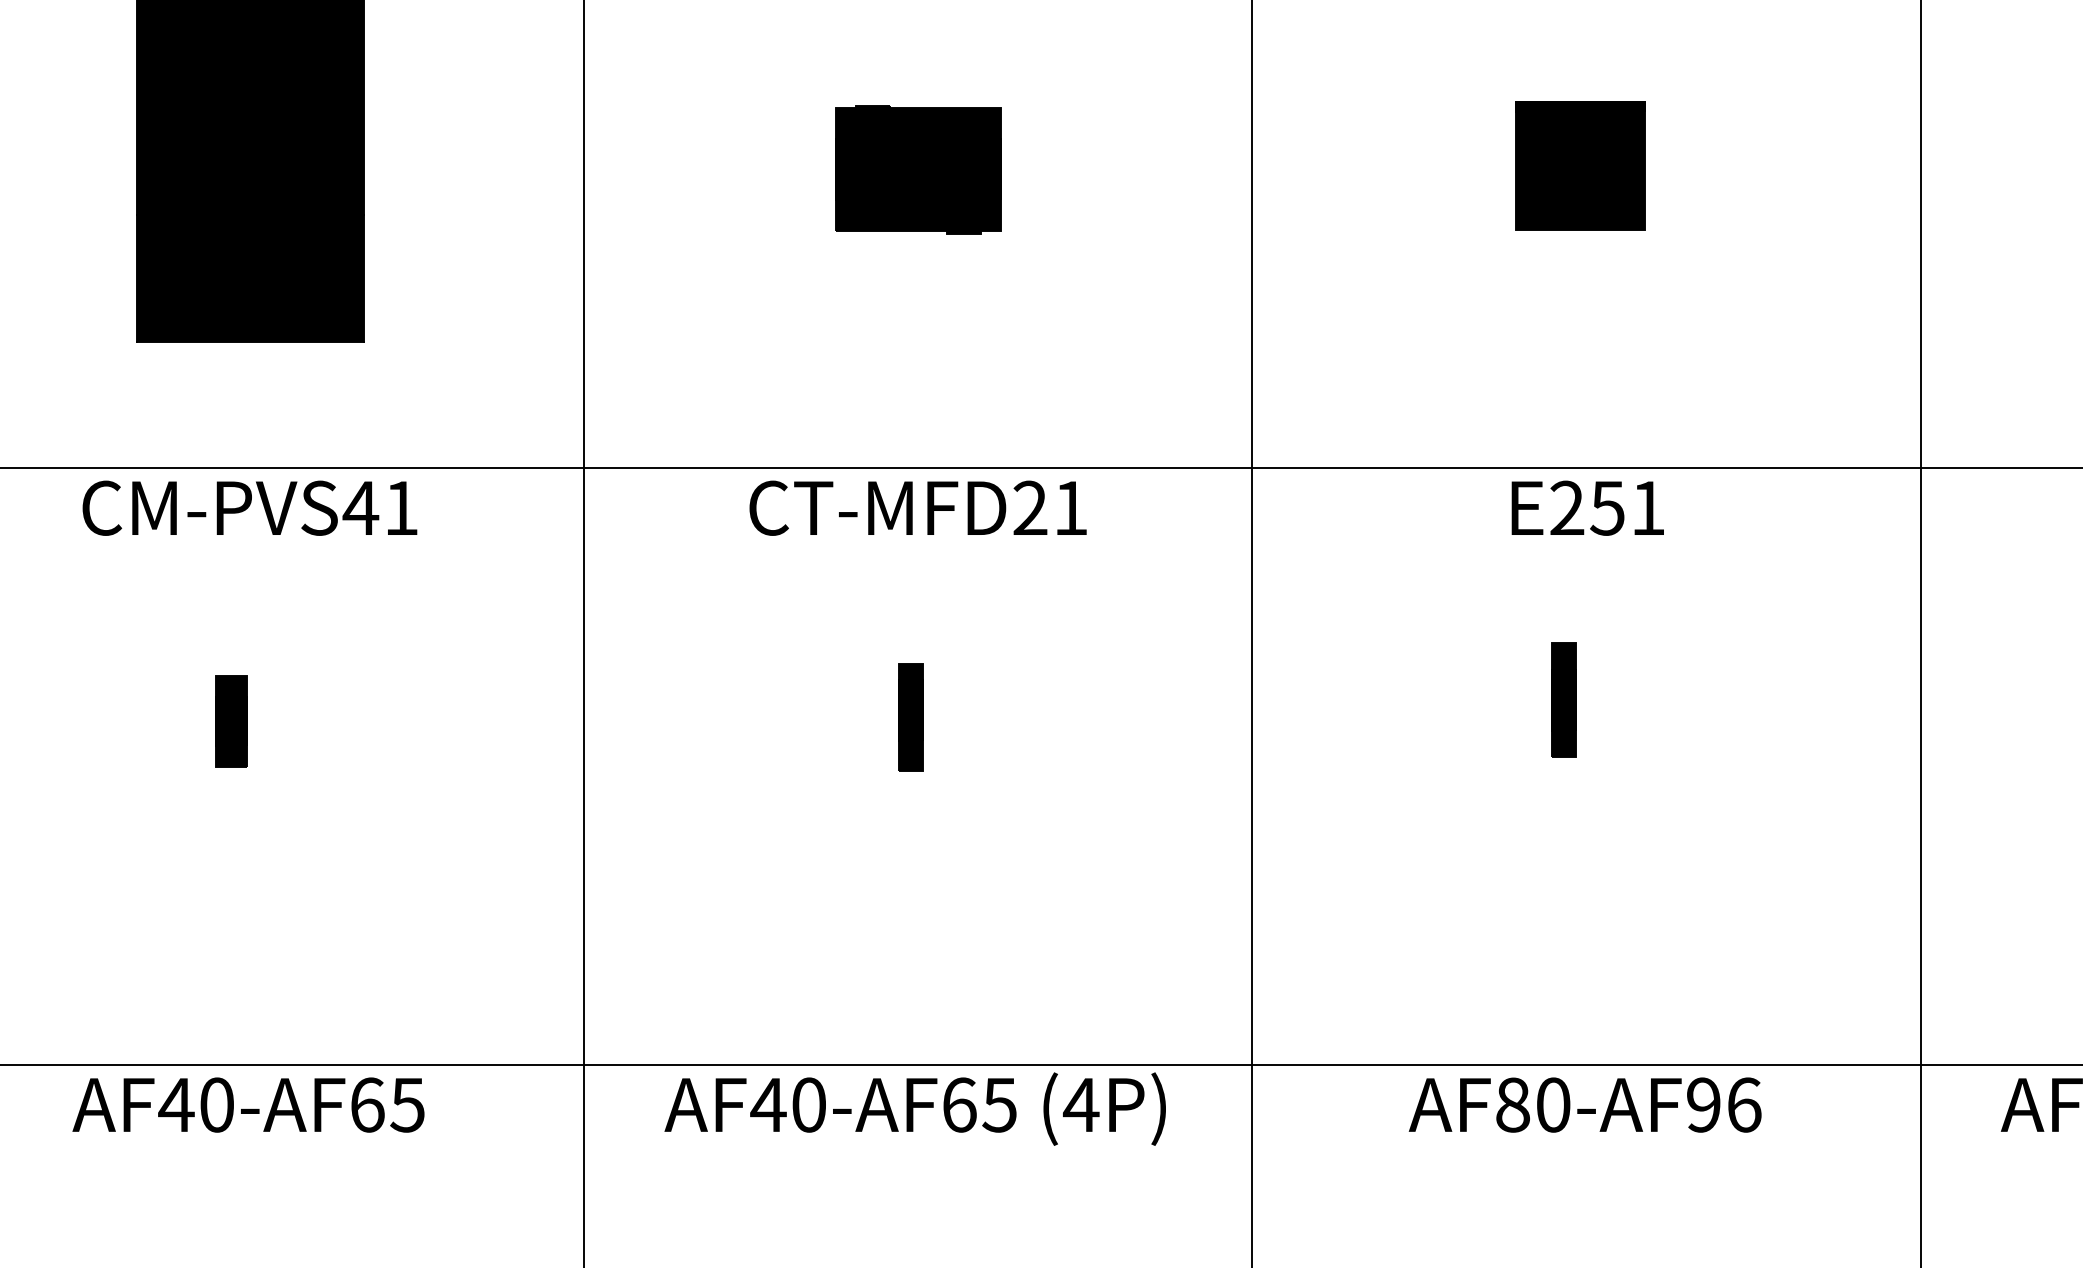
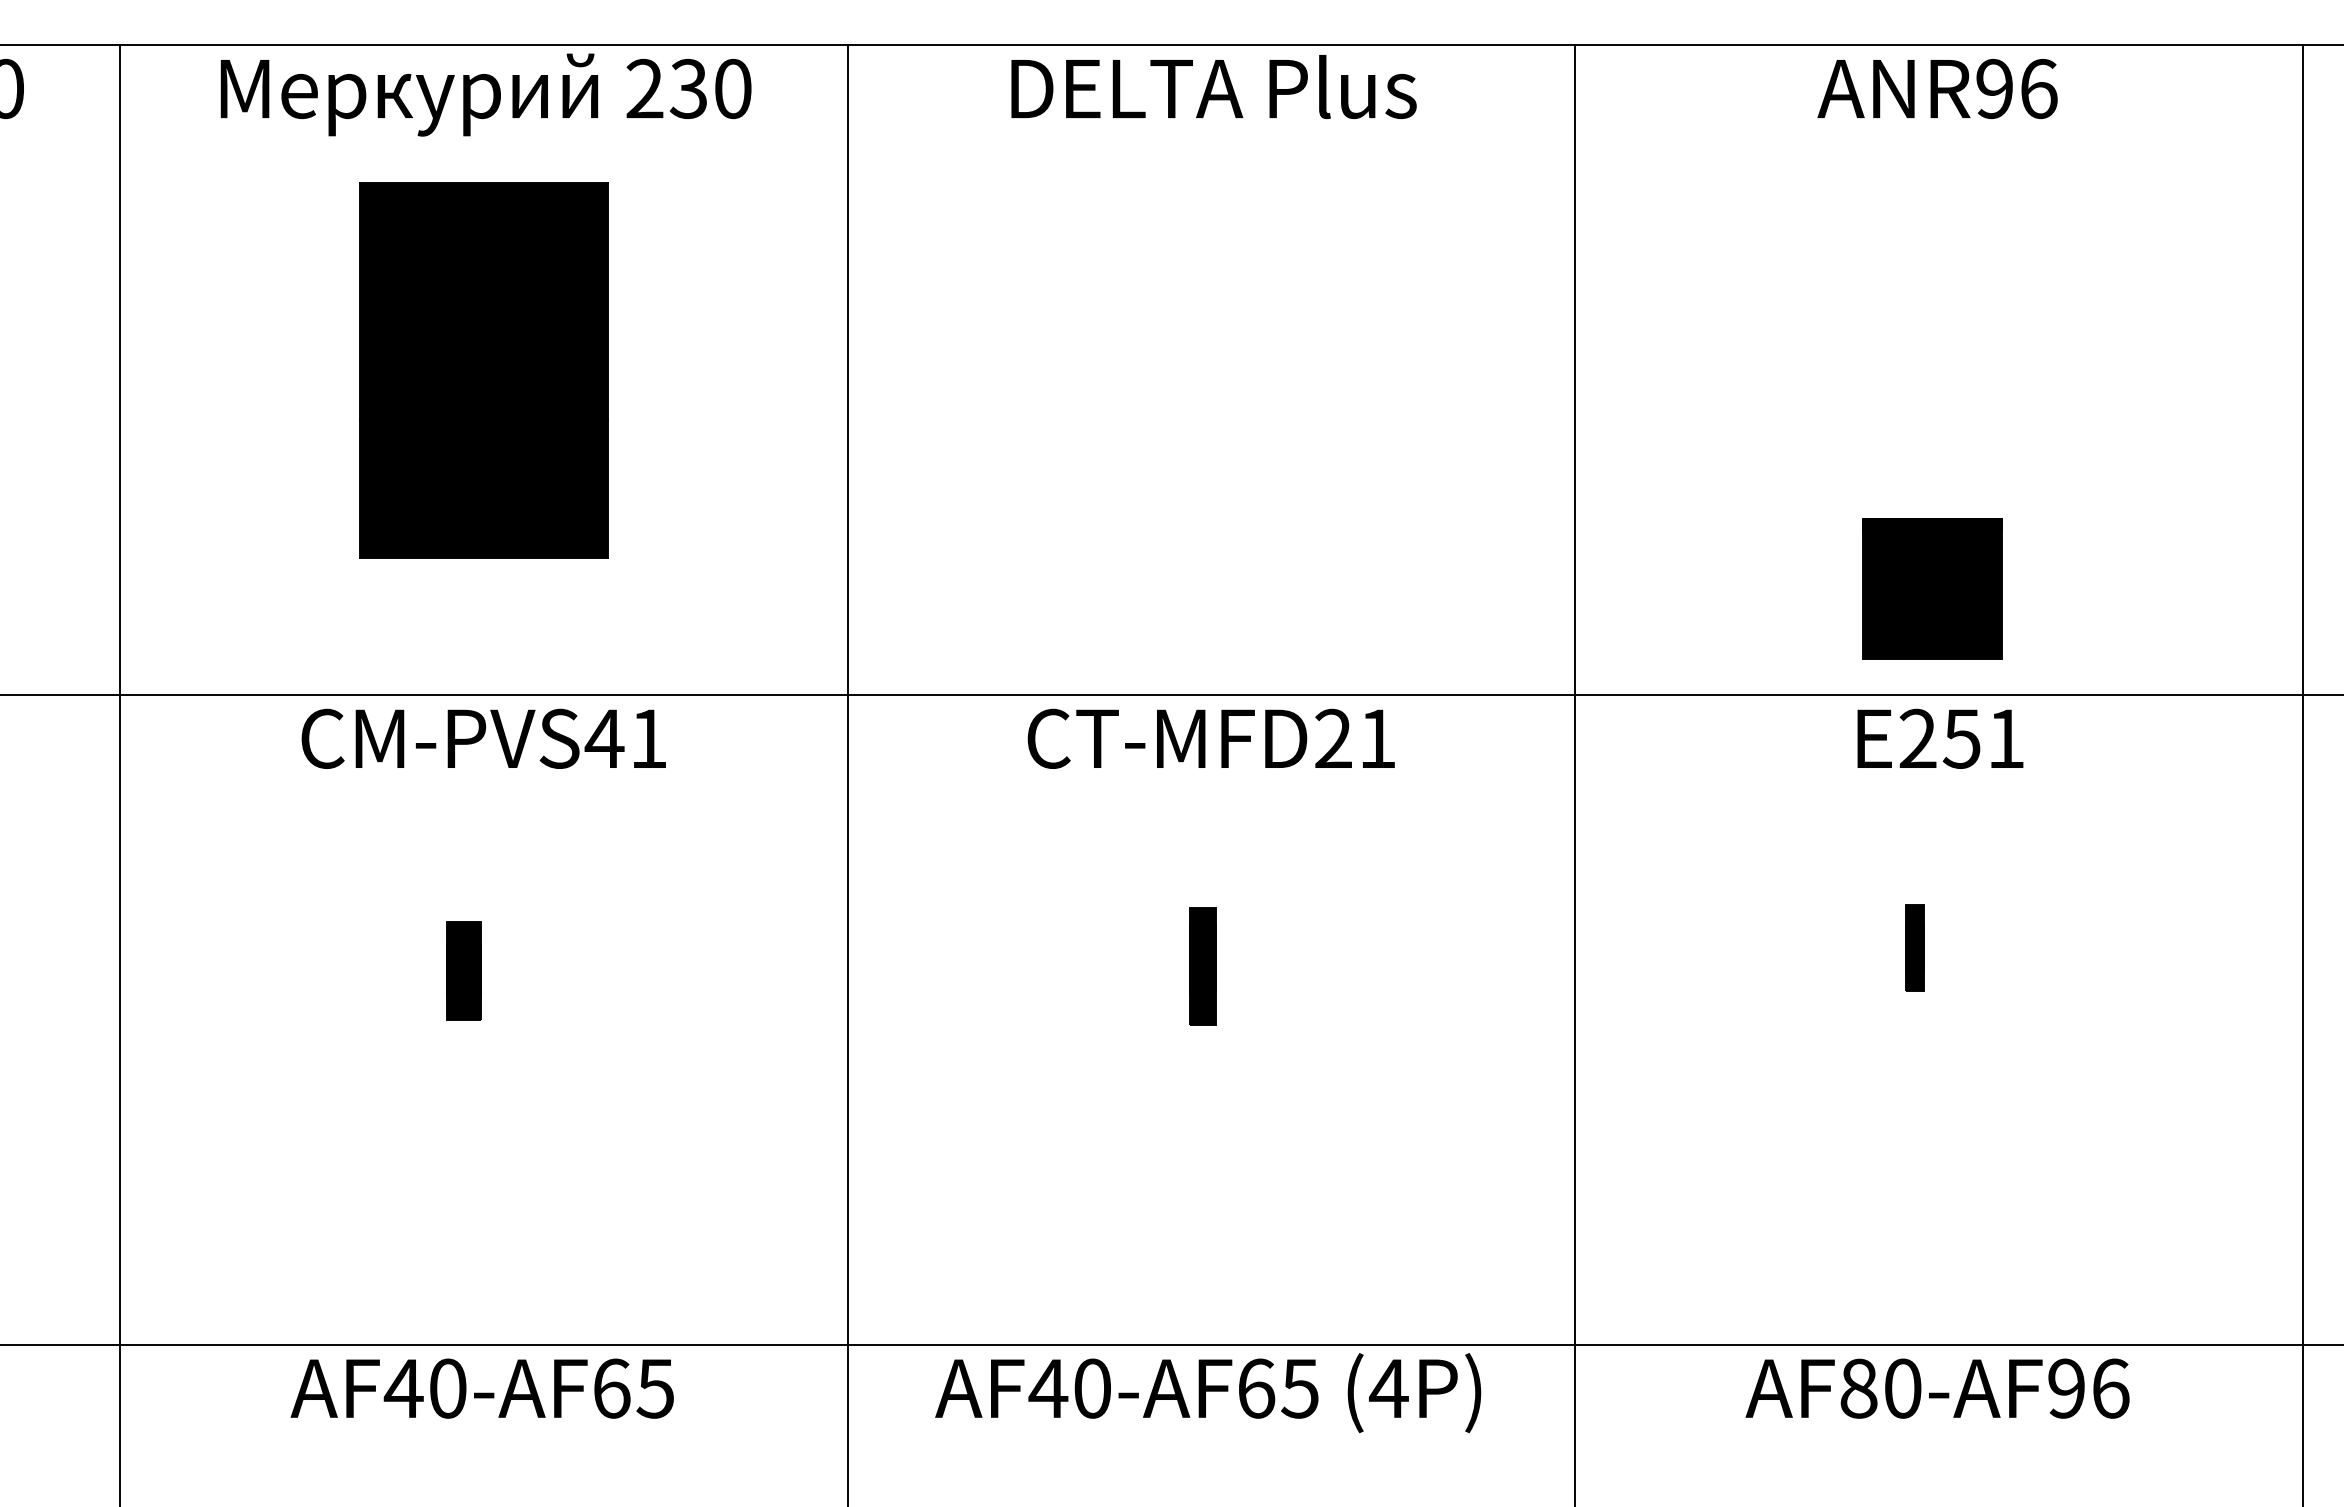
part: (1580, 165) -> (1932, 588), moved
part: (918, 168) -> (1211, 369), removed
part: (1564, 699) -> (1914, 947), size x0.7

